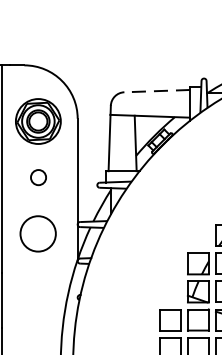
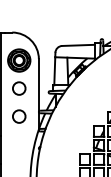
line: (157, 91) -> (78, 45), dashed -> solid
circle: (38, 177) -> (19, 88), size x1.67
circle: (38, 233) -> (19, 116), size x0.71

